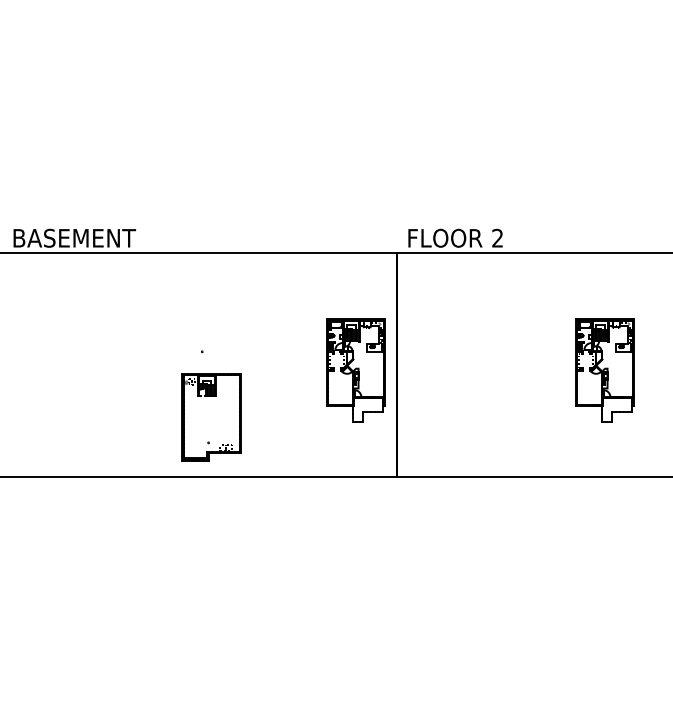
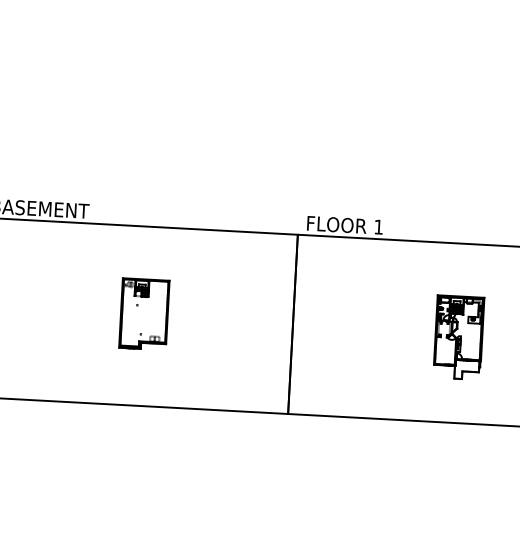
text: (497, 237) -> (378, 226), 2 -> 1
part: (355, 370) -> (259, 326), removed
part: (211, 417) -> (144, 314), moved

